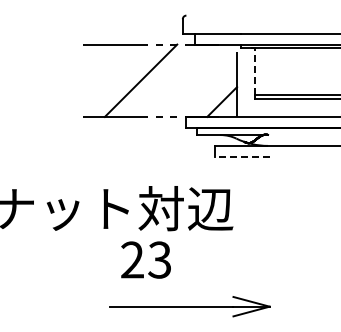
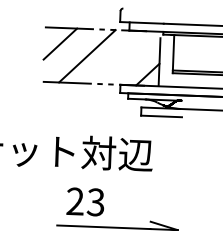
line: (104, 65) -> (60, 43), added
line: (255, 71) -> (173, 52), dashed -> solid
line: (242, 156) -> (161, 116), dashed -> solid
text: (145, 259) -> (85, 201), moved

